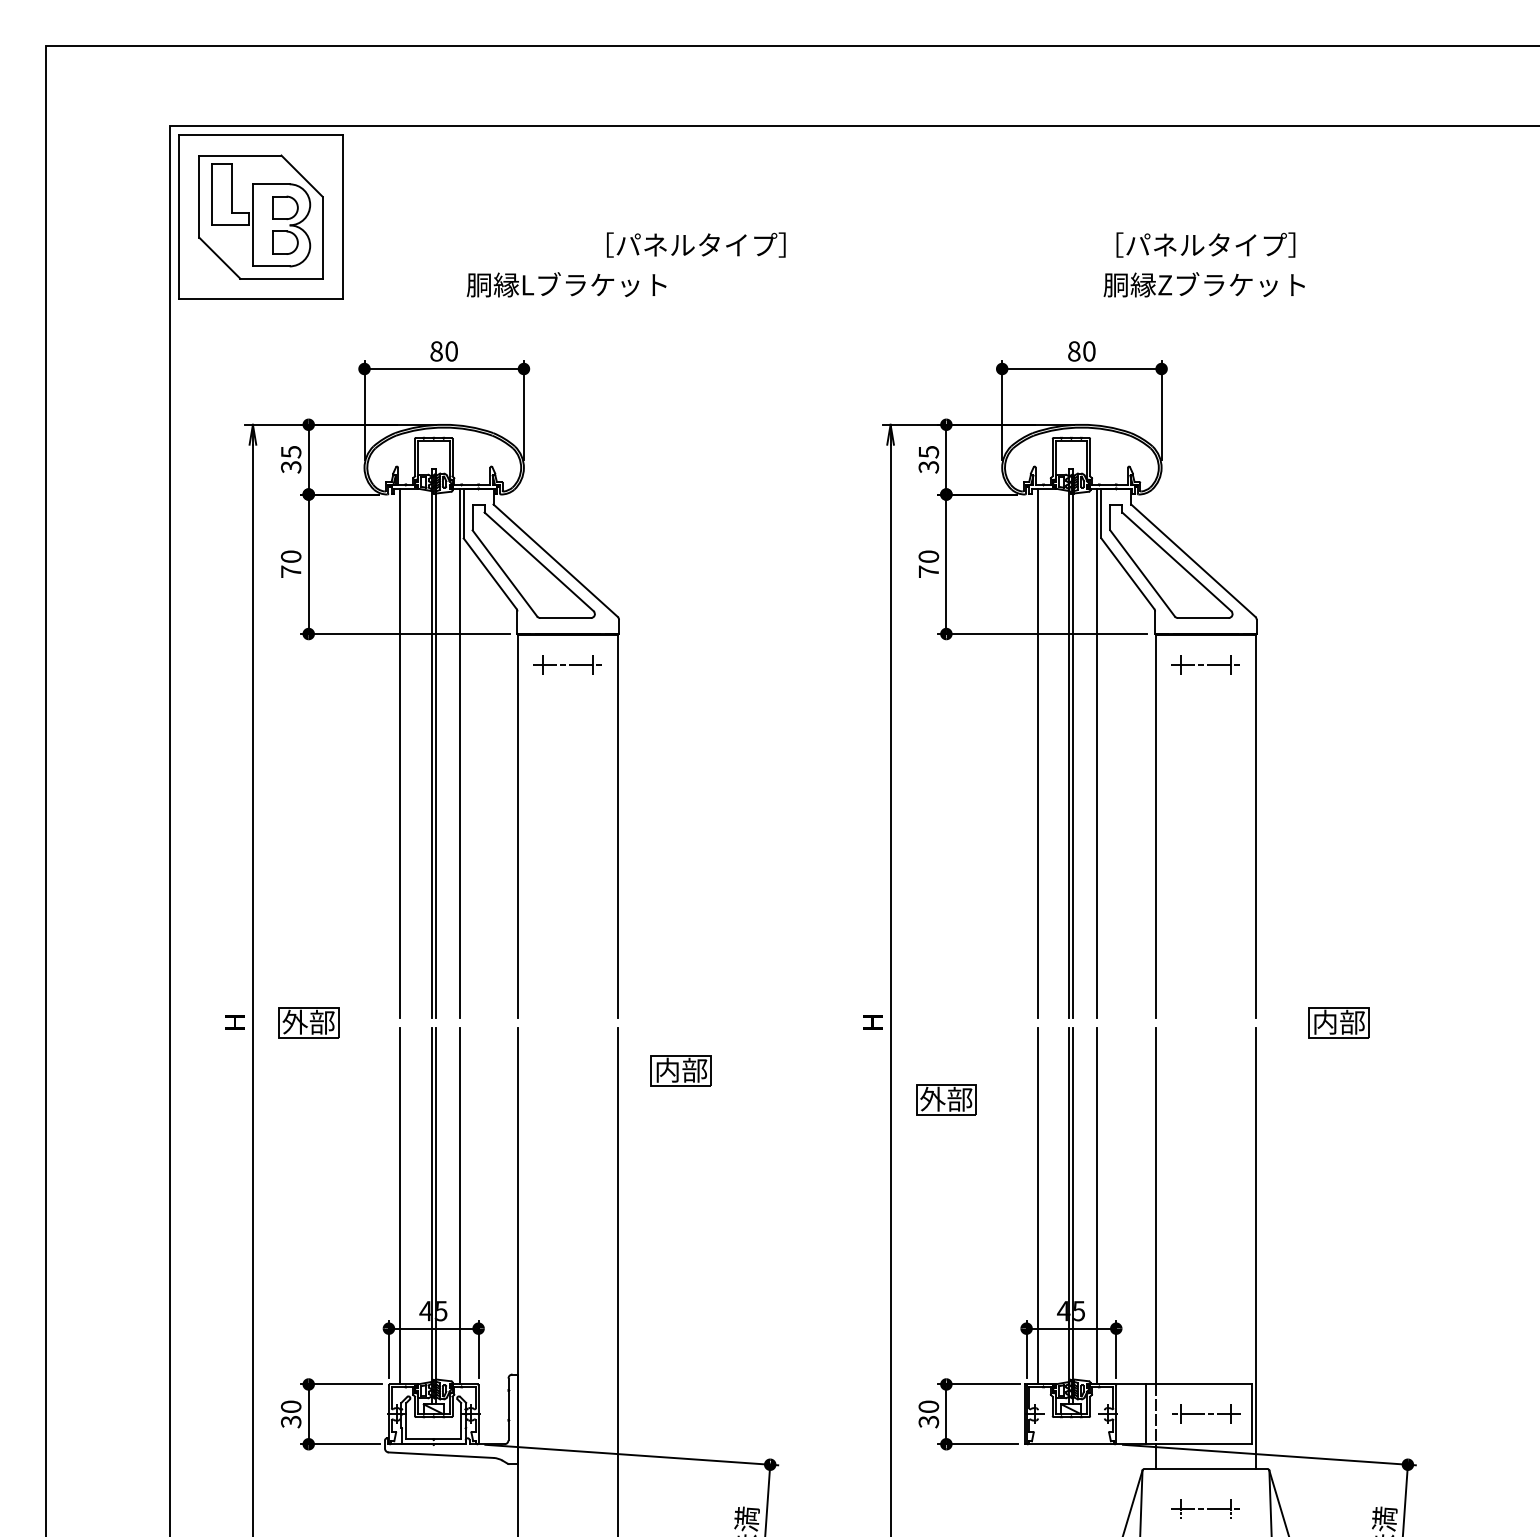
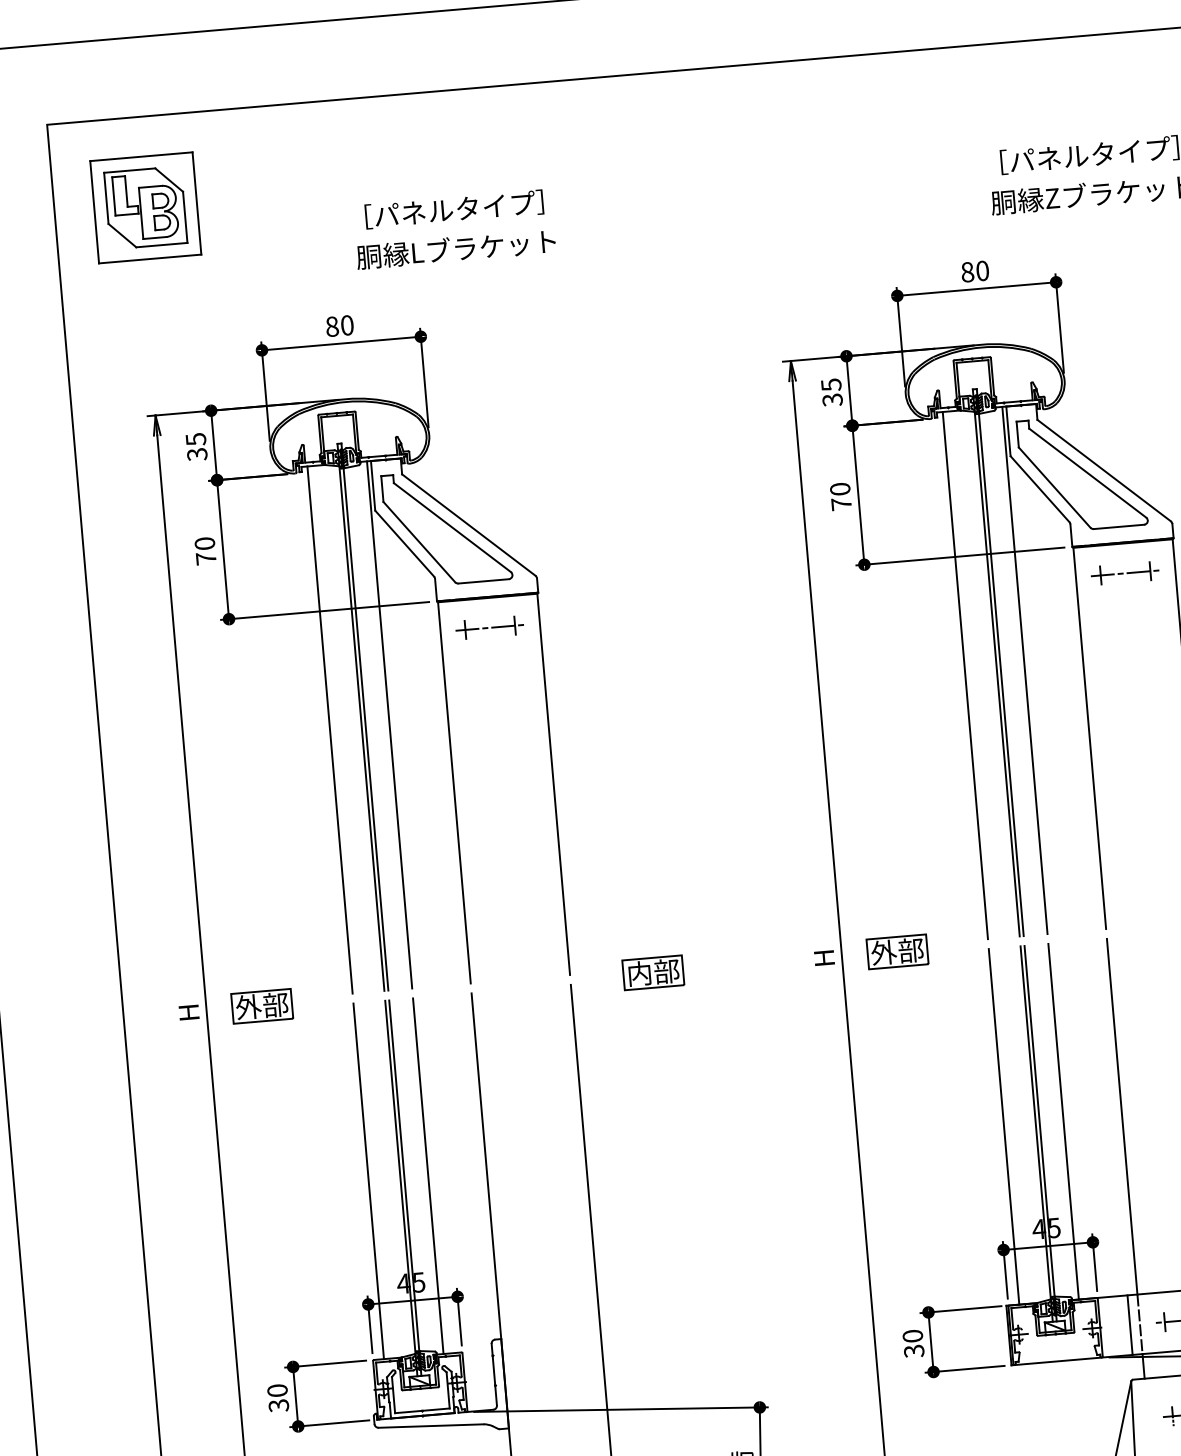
part: (260, 216) -> (145, 207), size x0.62
text: (696, 244) -> (454, 208), moved
part: (680, 1070) -> (652, 972), moved
part: (946, 1099) -> (897, 951), moved

